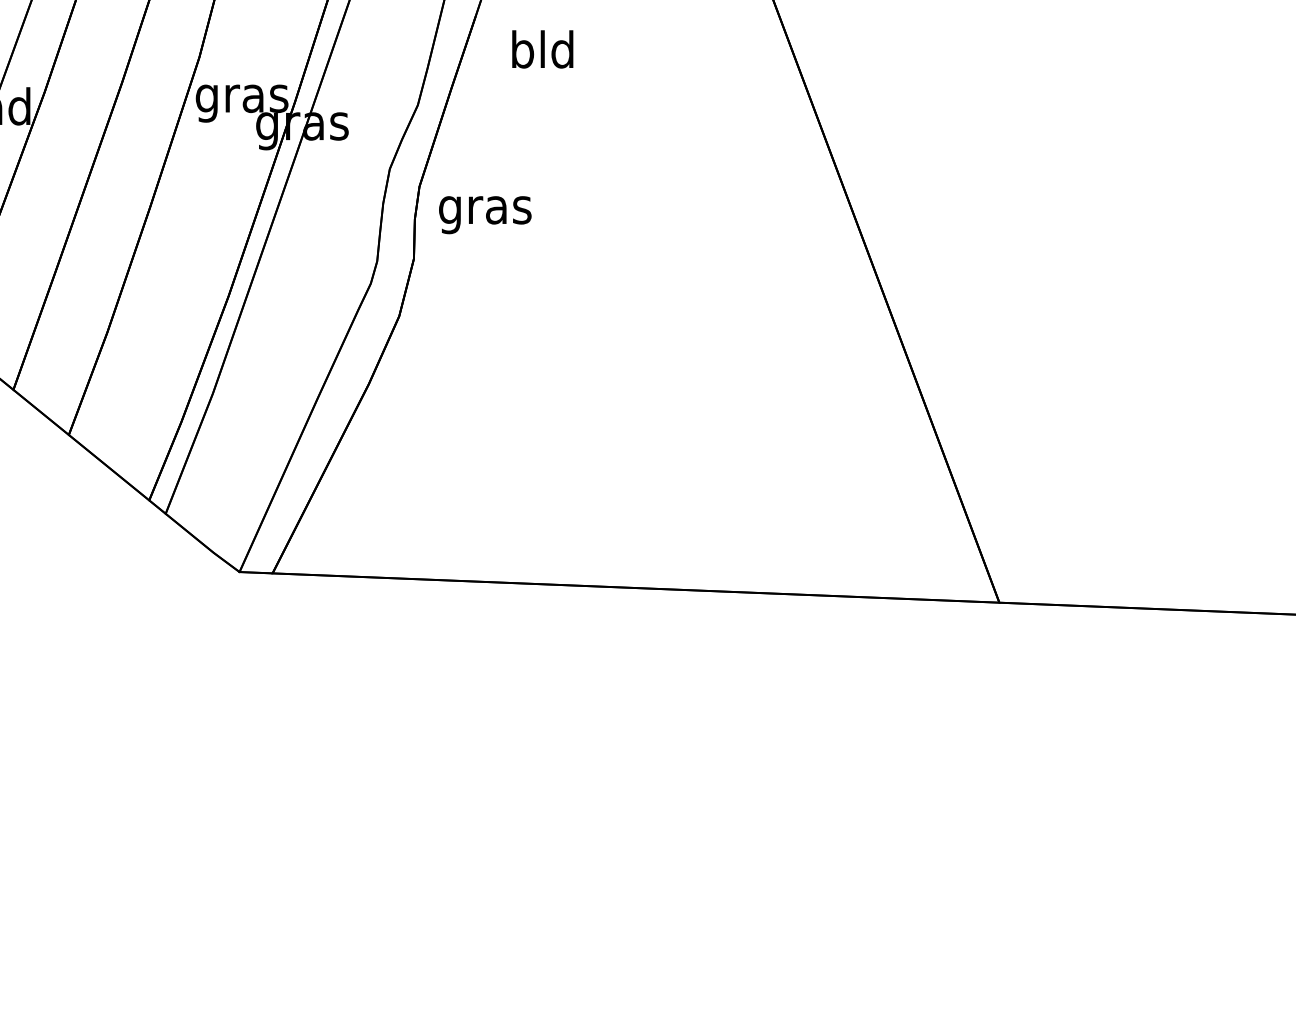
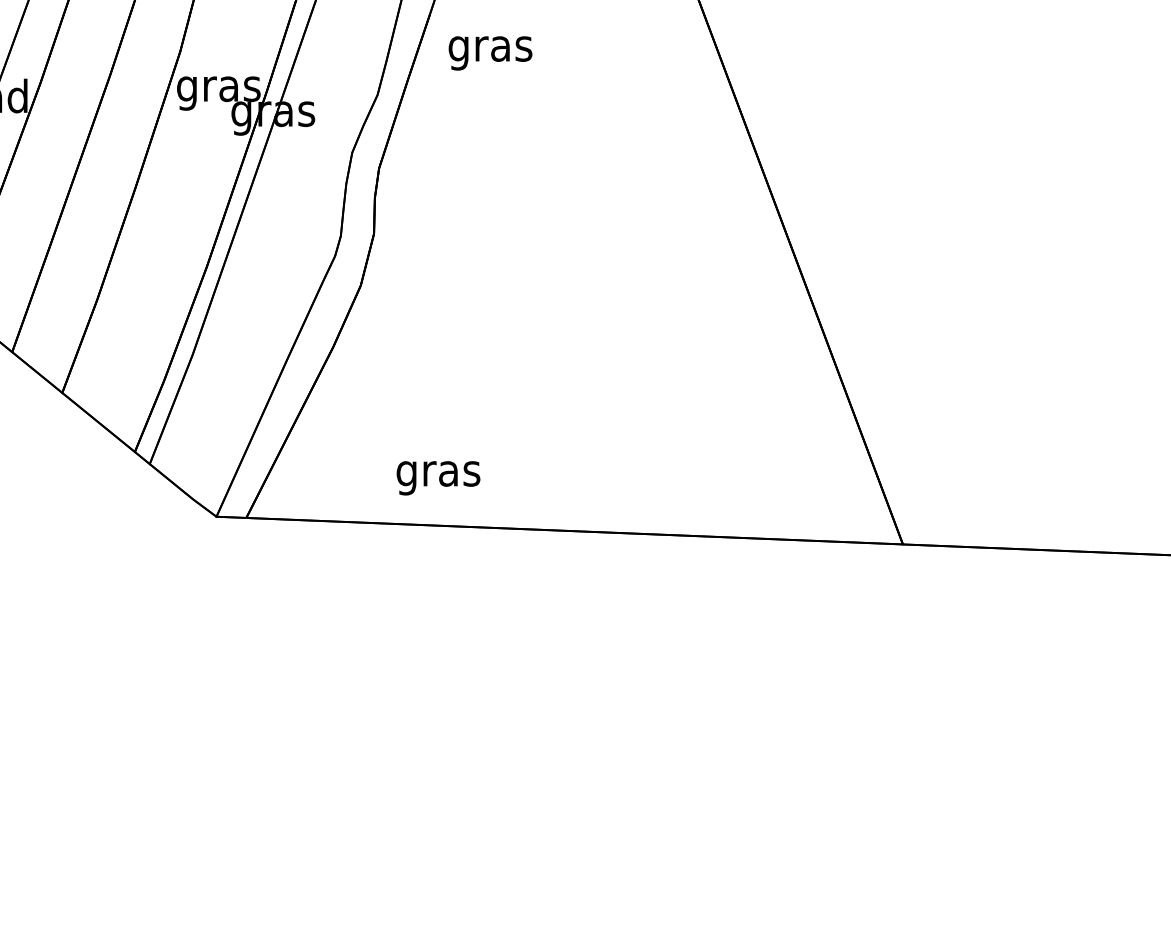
text: (542, 53) -> (490, 48), bld -> gras
text: (485, 215) -> (438, 478), moved

